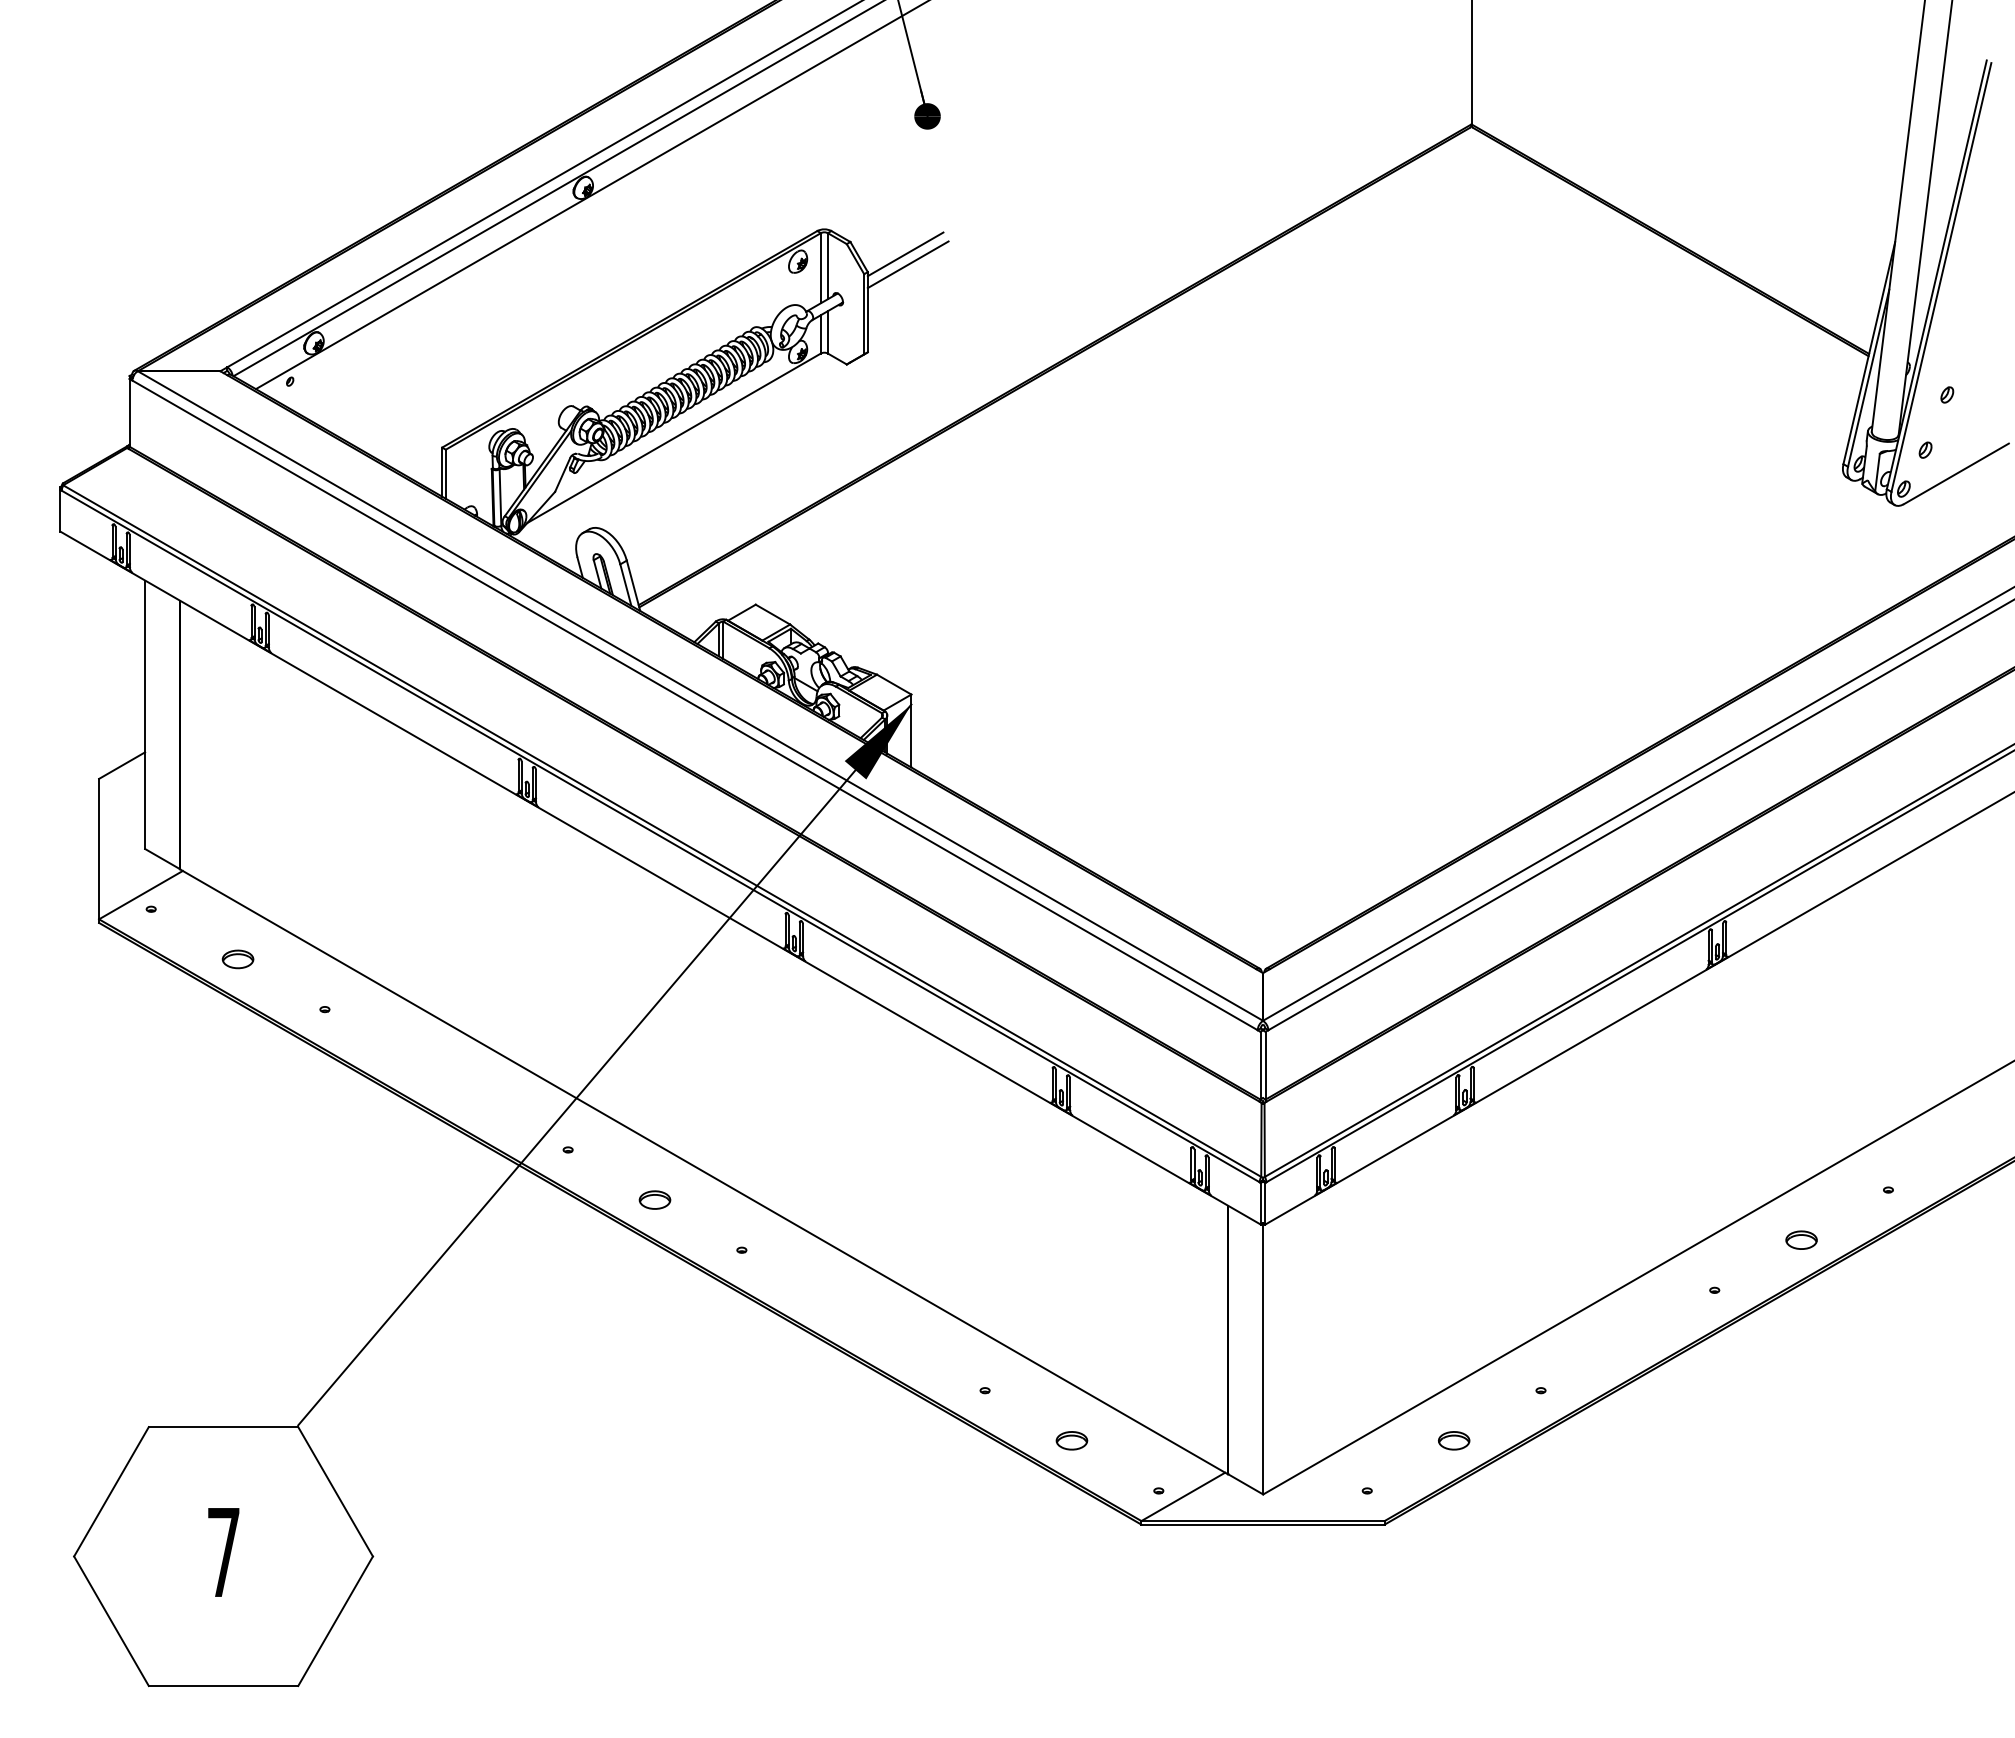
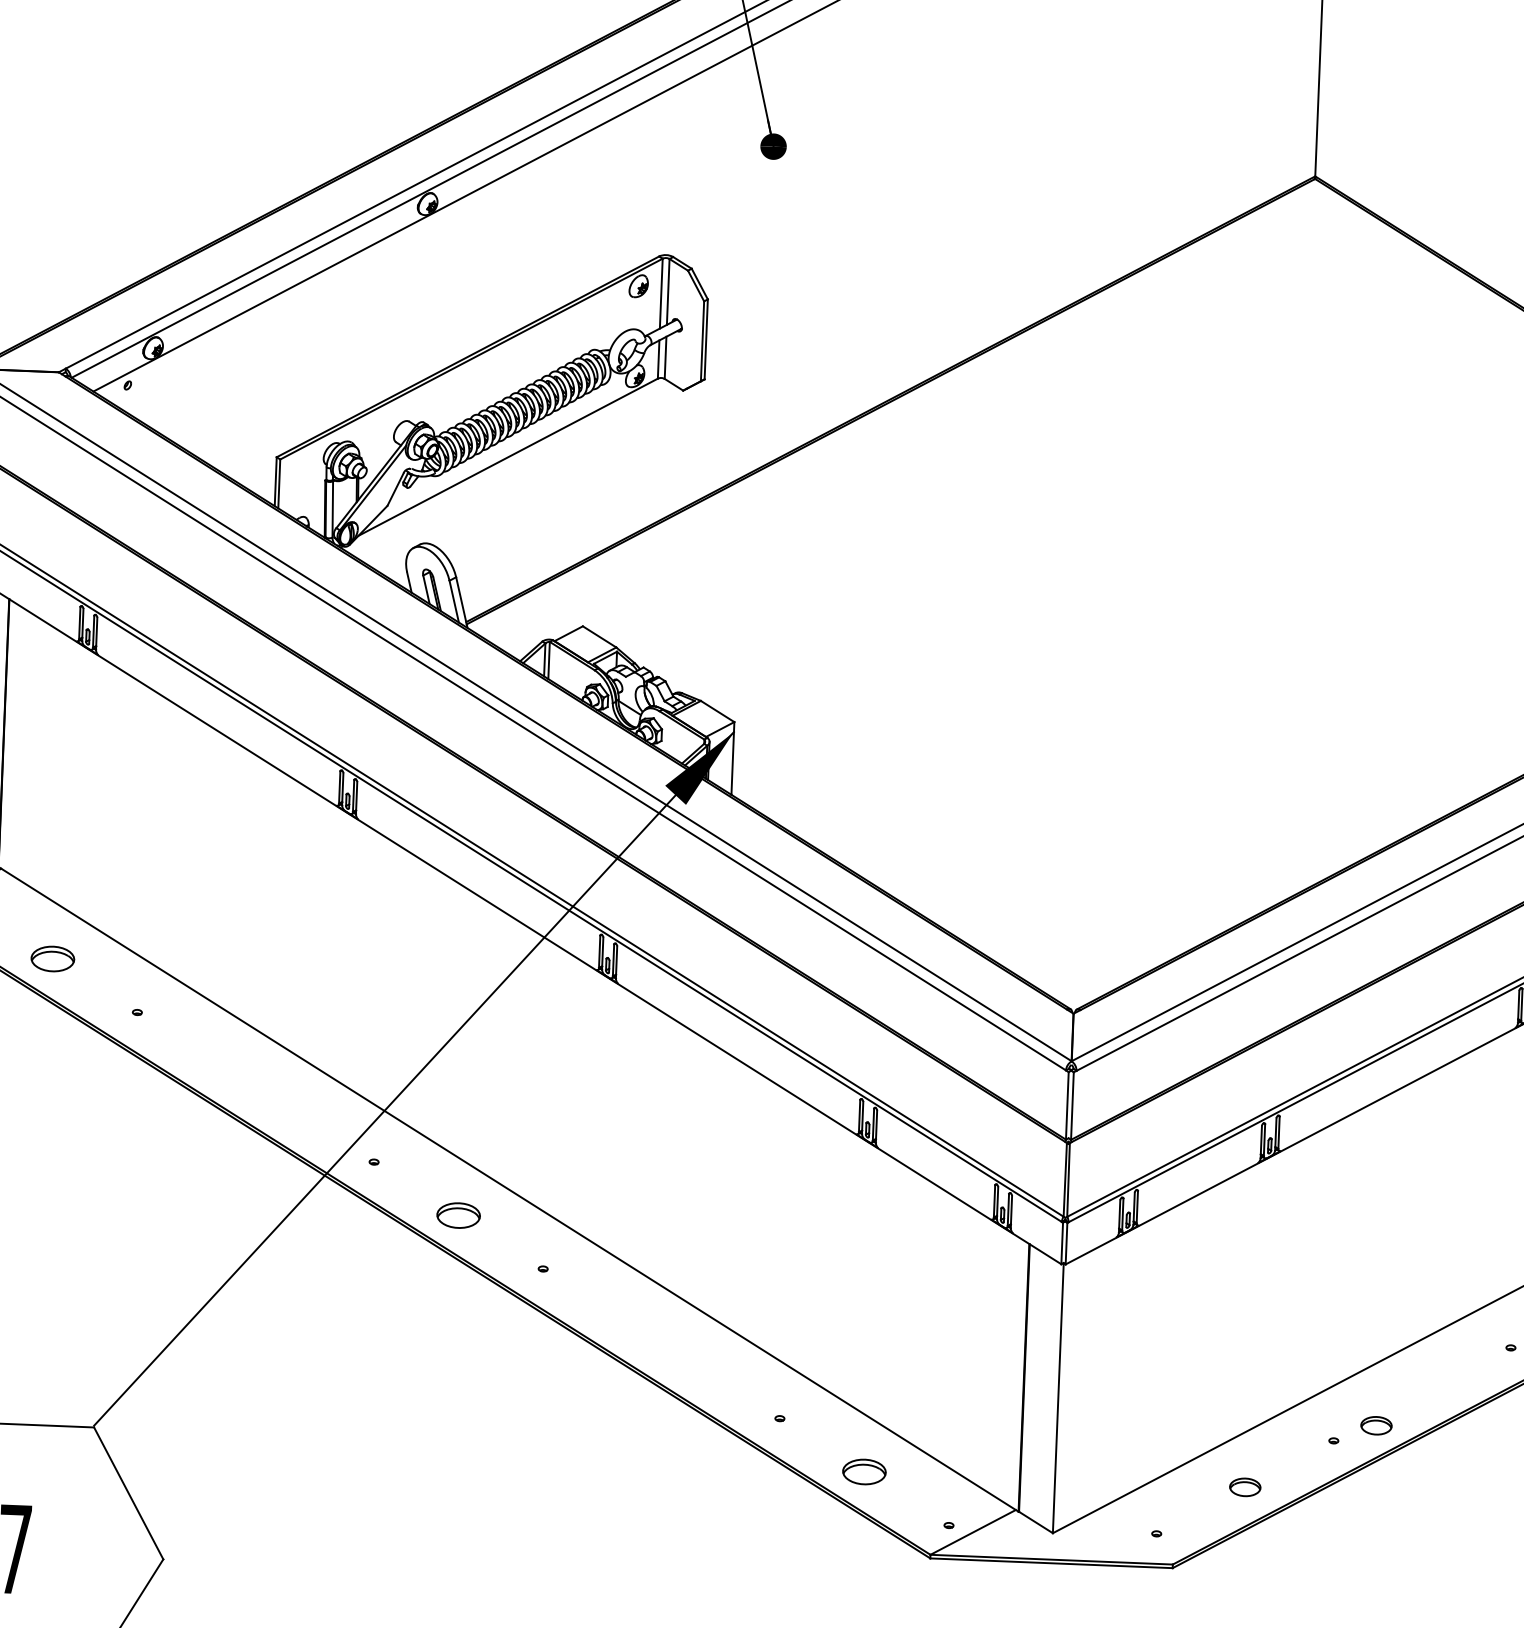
line: (905, 254) -> (746, 283), removed
line: (907, 264) -> (747, 293), removed
part: (237, 959) -> (52, 959), size x1.4
part: (654, 1199) -> (458, 1214), size x1.4
part: (1583, 1373) -> (1376, 1425), added
part: (1071, 1440) -> (864, 1471), size x1.4

